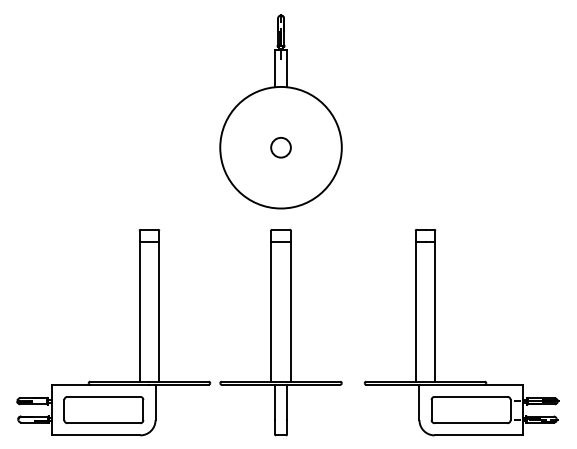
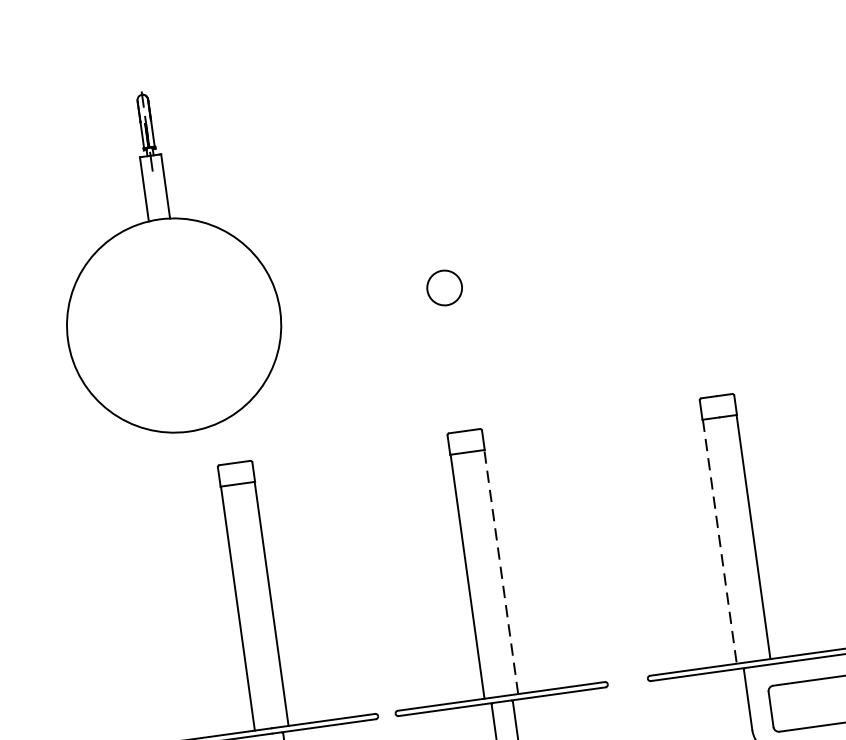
part: (280, 111) -> (164, 262), moved
line: (290, 311) -> (500, 571), solid -> dashed
line: (415, 311) -> (719, 541), solid -> dashed

